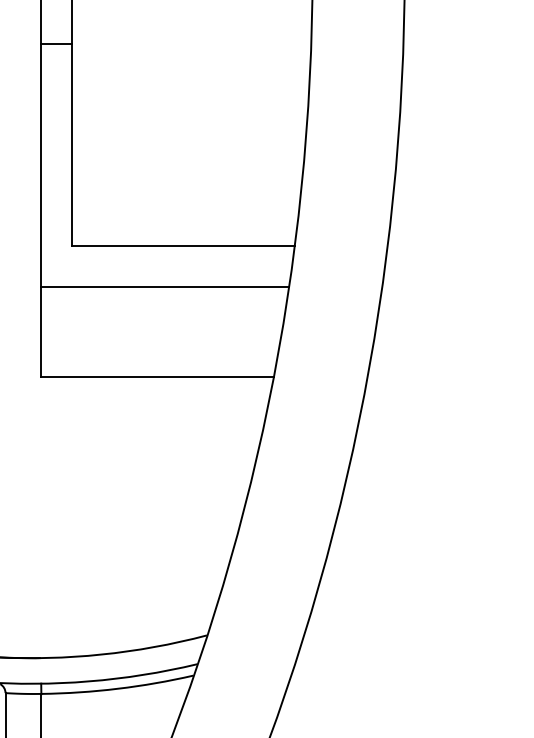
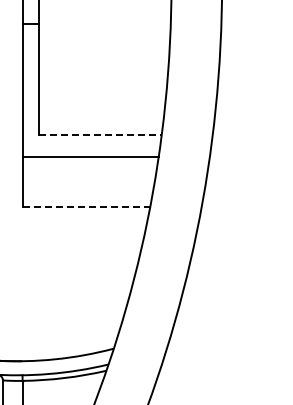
line: (185, 246) -> (101, 135), solid -> dashed
line: (157, 376) -> (86, 206), solid -> dashed

